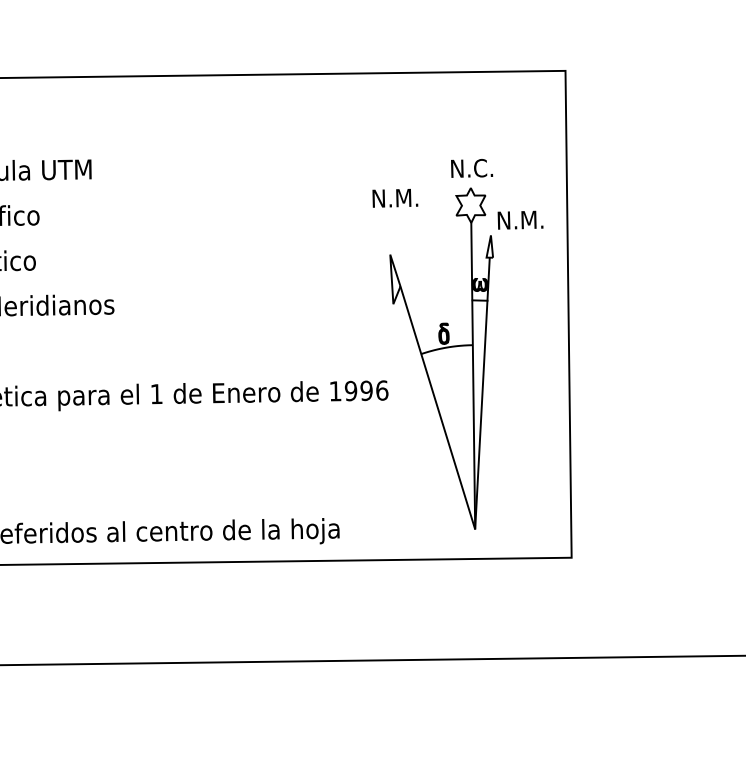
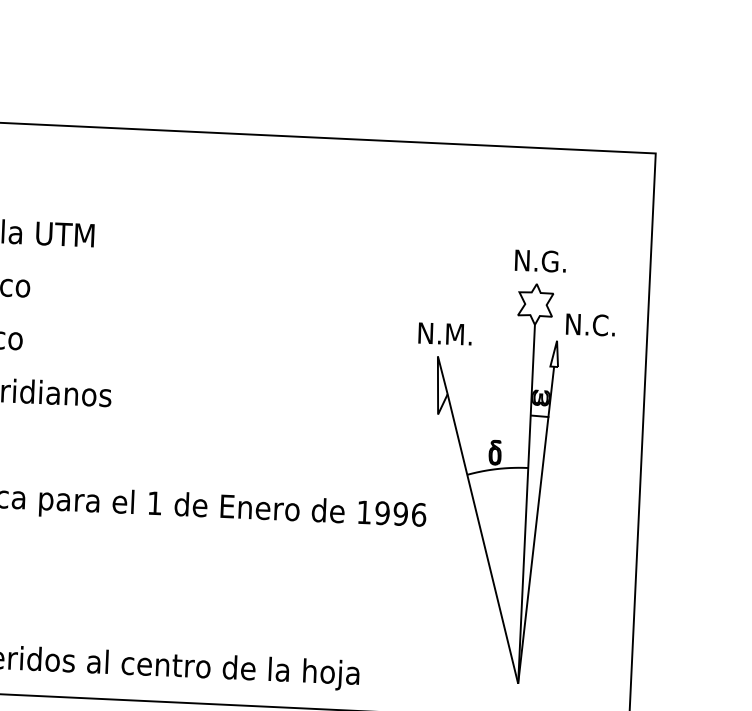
text: (488, 168) -> (558, 262), N.C. -> N.G.
text: (395, 198) -> (445, 334), moved
text: (531, 219) -> (605, 325), N.M. -> N.C.

